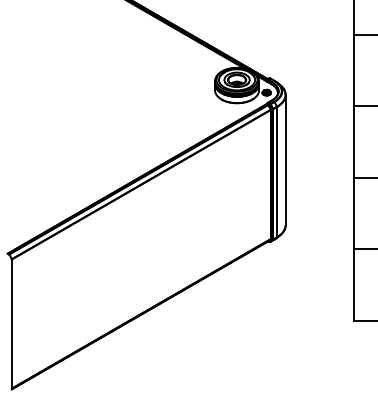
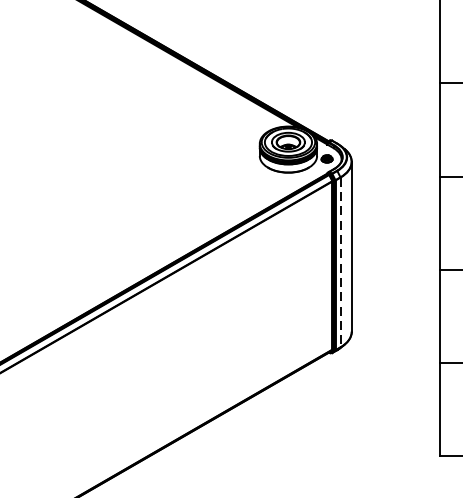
line: (277, 172) -> (341, 262), solid -> dashed

